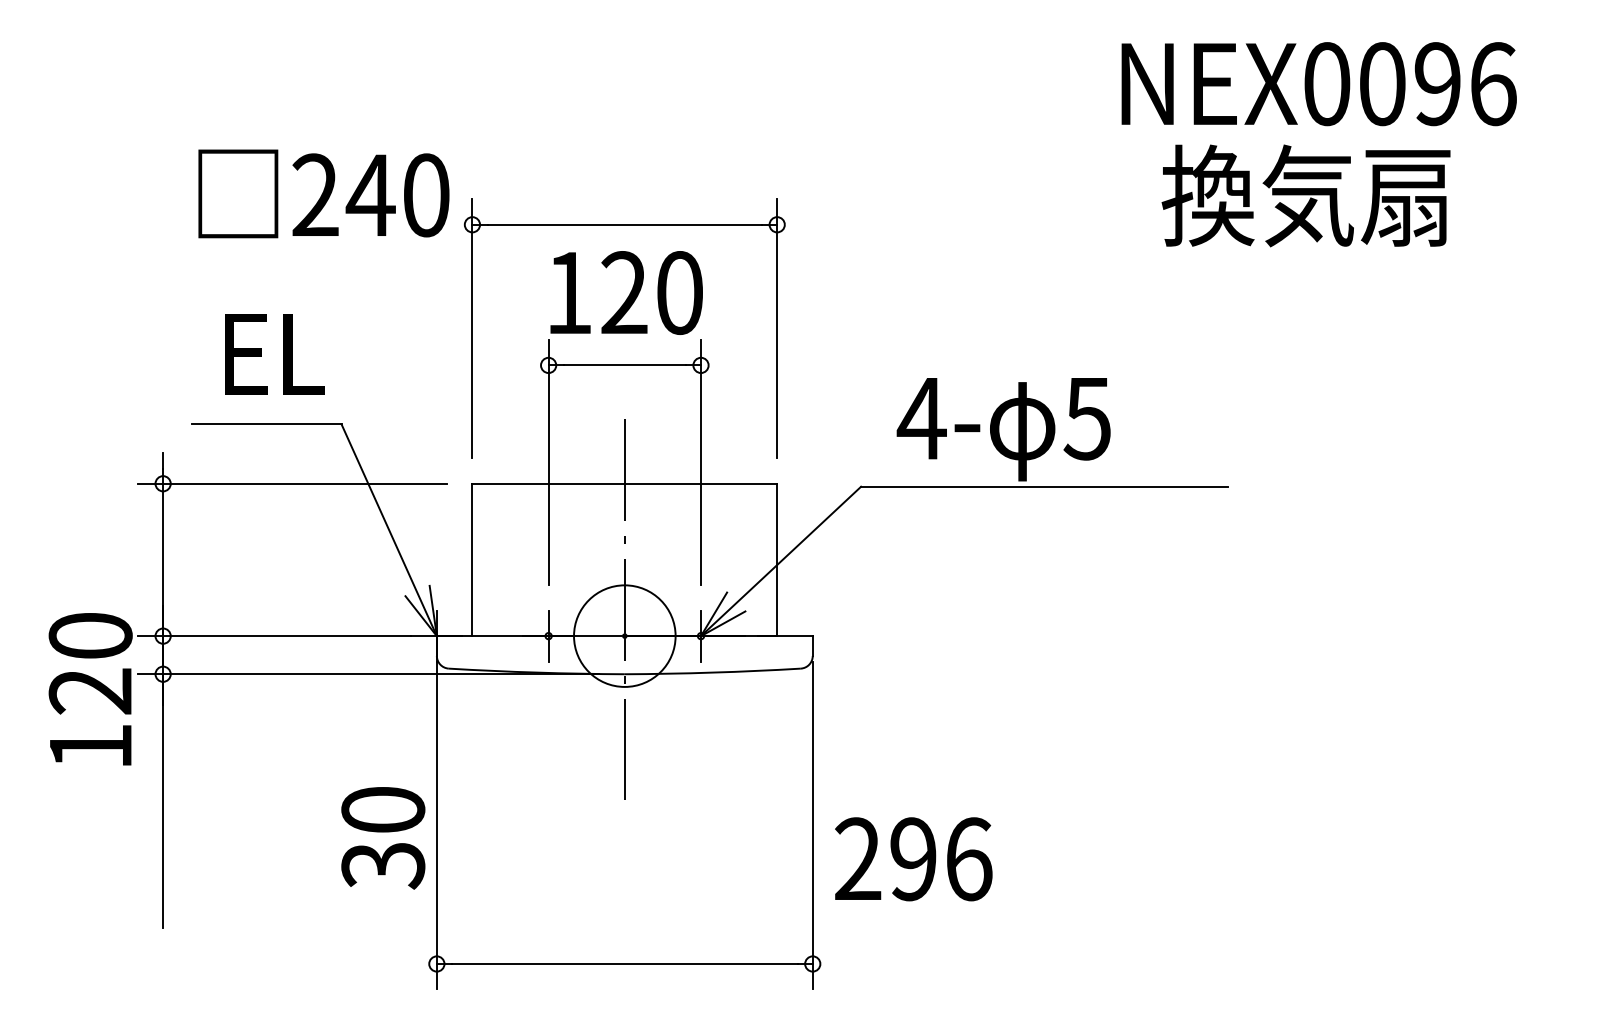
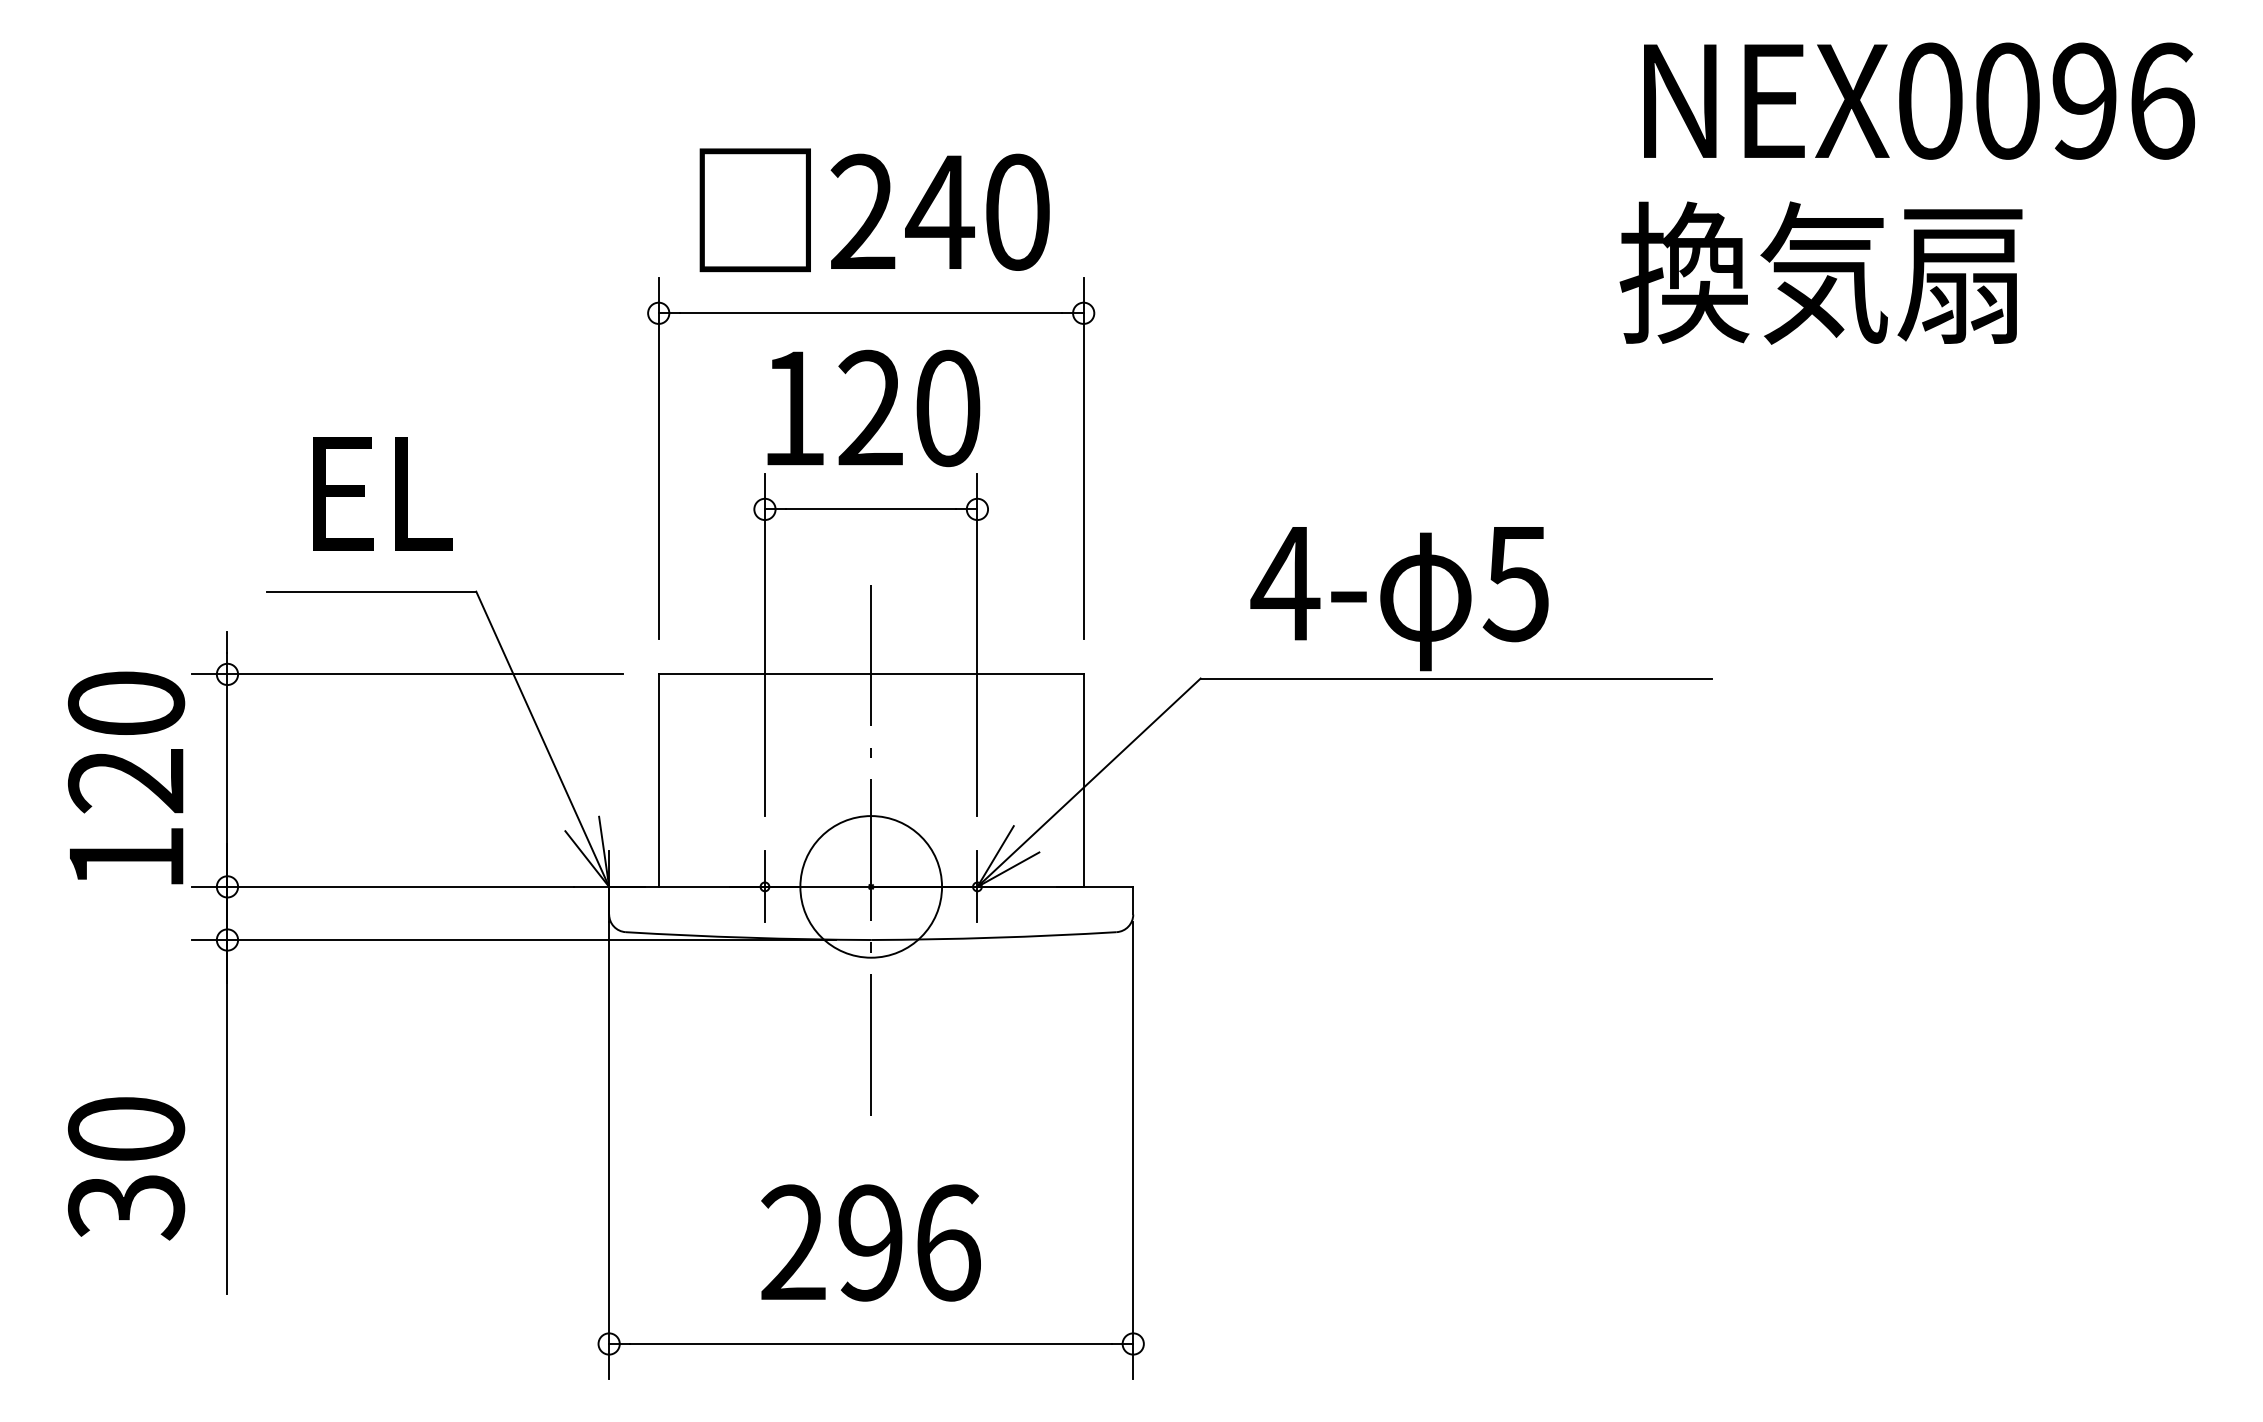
text: (1319, 83) -> (1919, 100), moved
text: (323, 194) -> (874, 210), moved
text: (90, 688) -> (126, 777), moved
text: (383, 838) -> (126, 1168), moved
text: (913, 858) -> (870, 1242), moved

